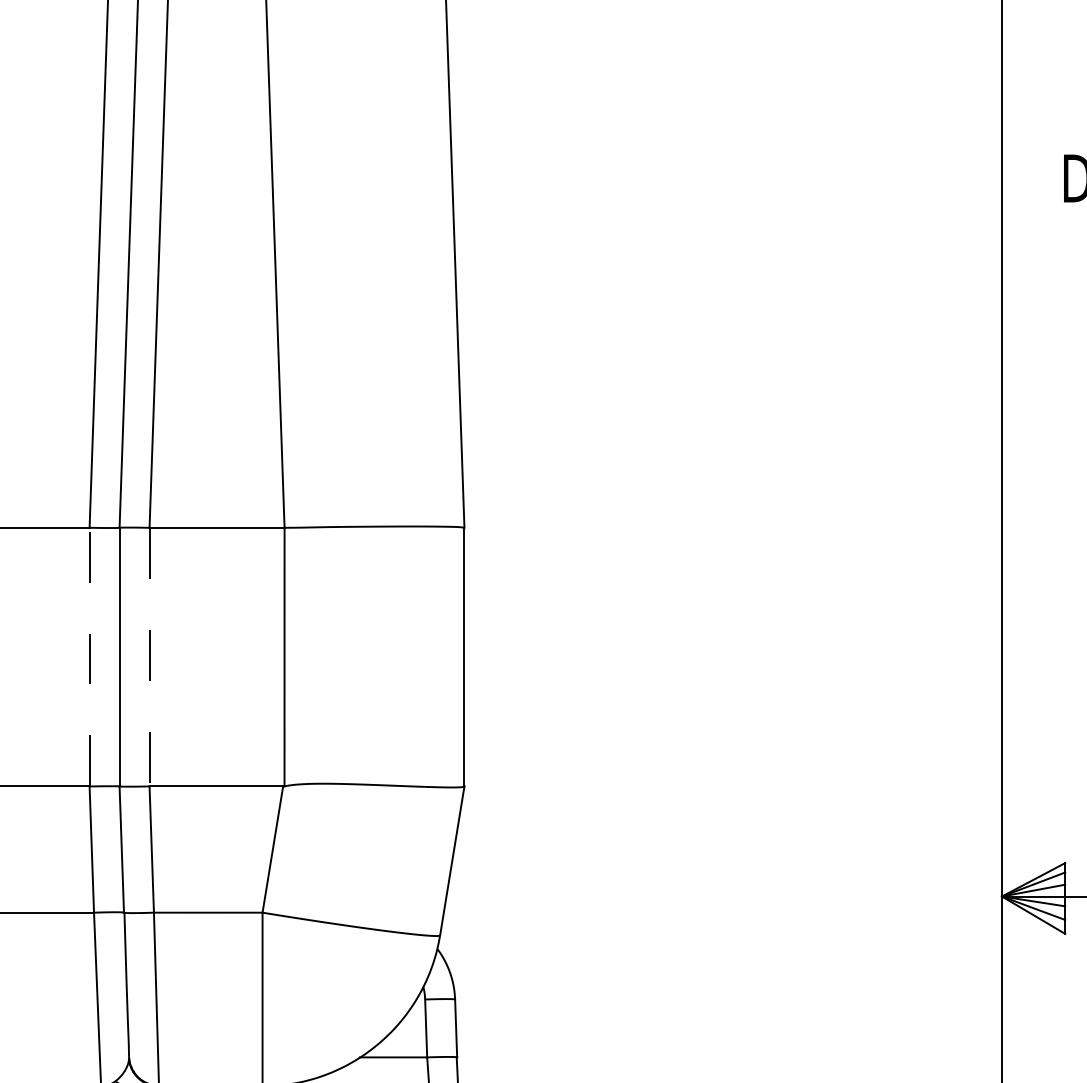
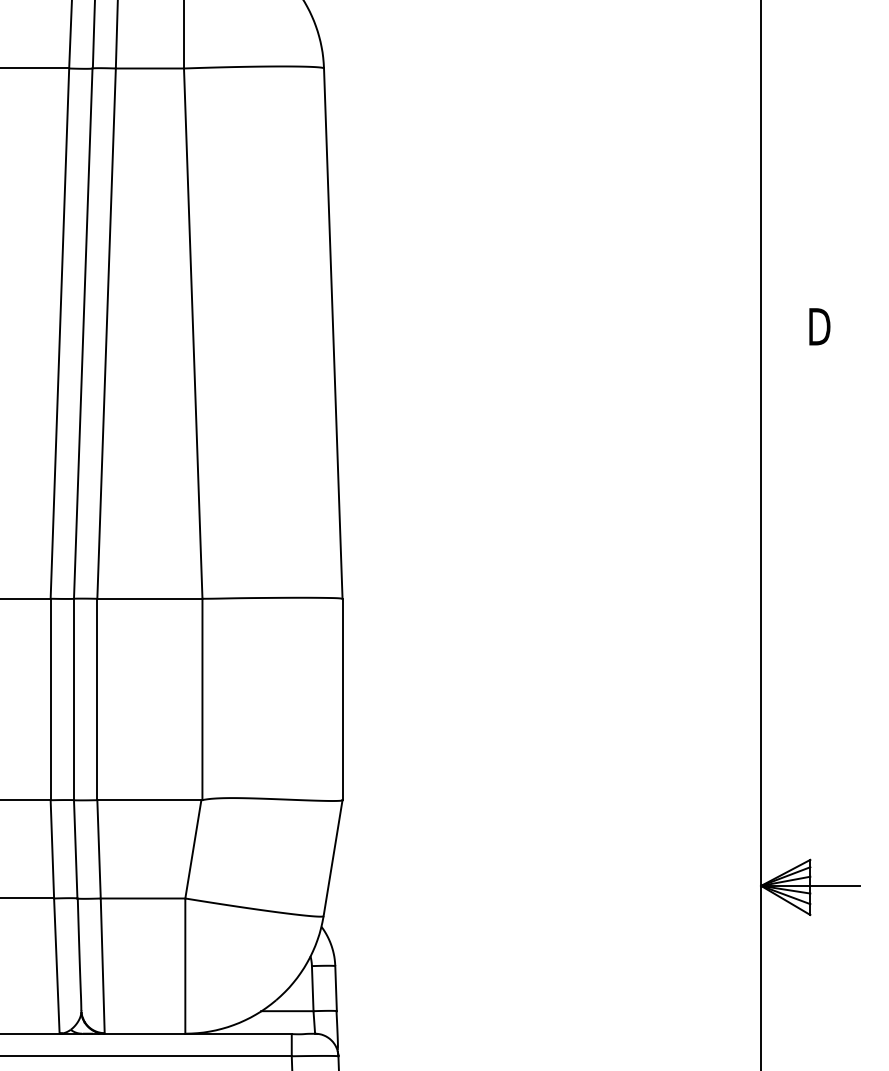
line: (89, 657) -> (50, 699), dashed -> solid
line: (149, 657) -> (97, 699), dashed -> solid

